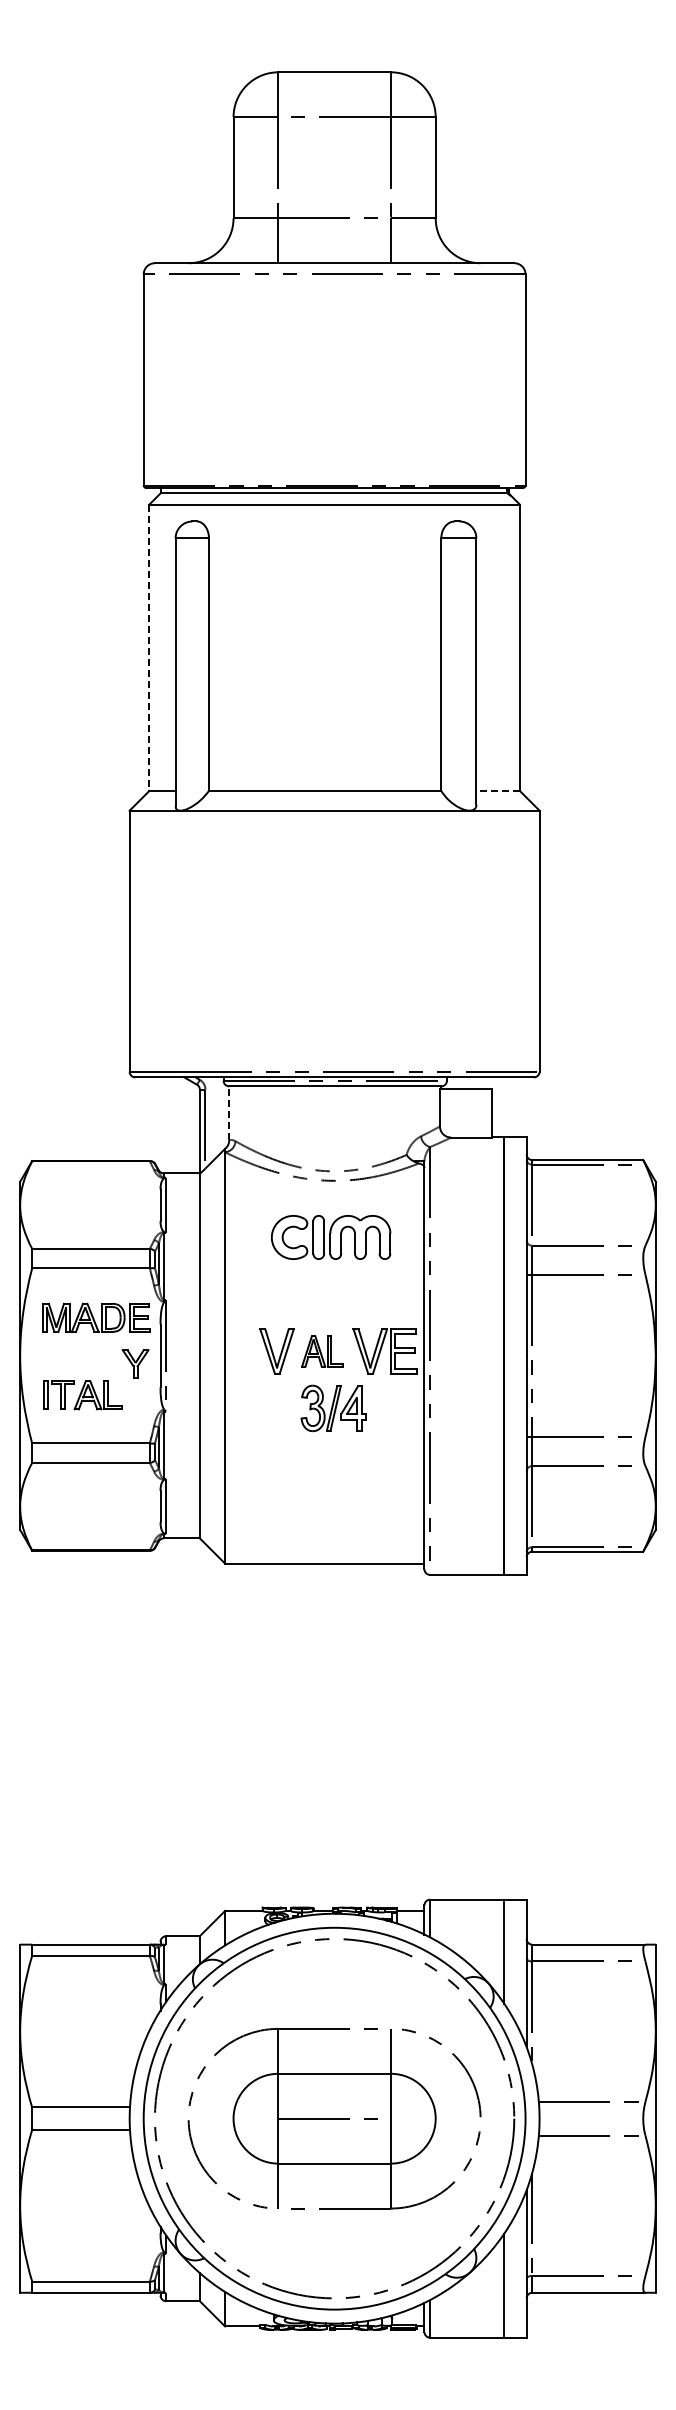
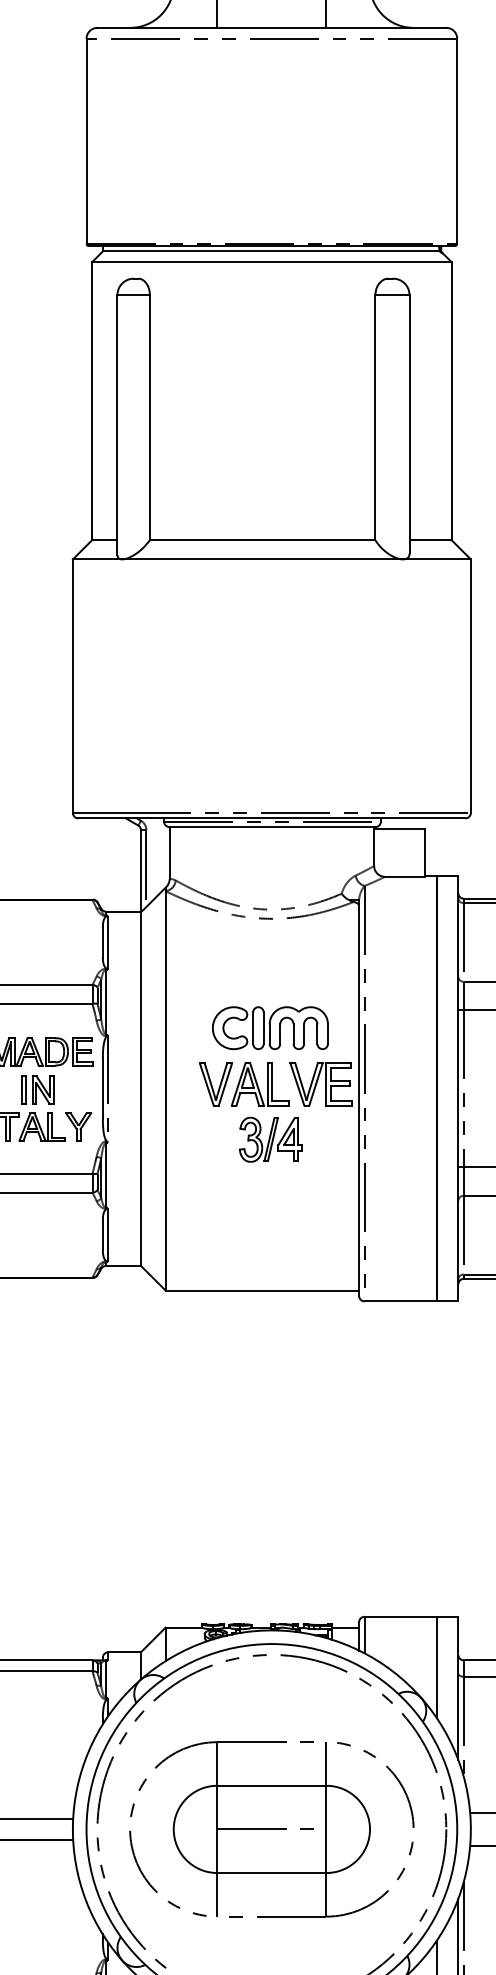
line: (149, 648) -> (92, 401), dashed -> solid
line: (498, 791) -> (430, 540), dashed -> solid
line: (229, 1113) -> (169, 853), dashed -> solid
part: (331, 1237) -> (270, 1028), moved
part: (322, 1351) -> (260, 1084), size x1.43
part: (93, 1357) -> (37, 1090), added
part: (135, 1363) -> (78, 1126), moved

